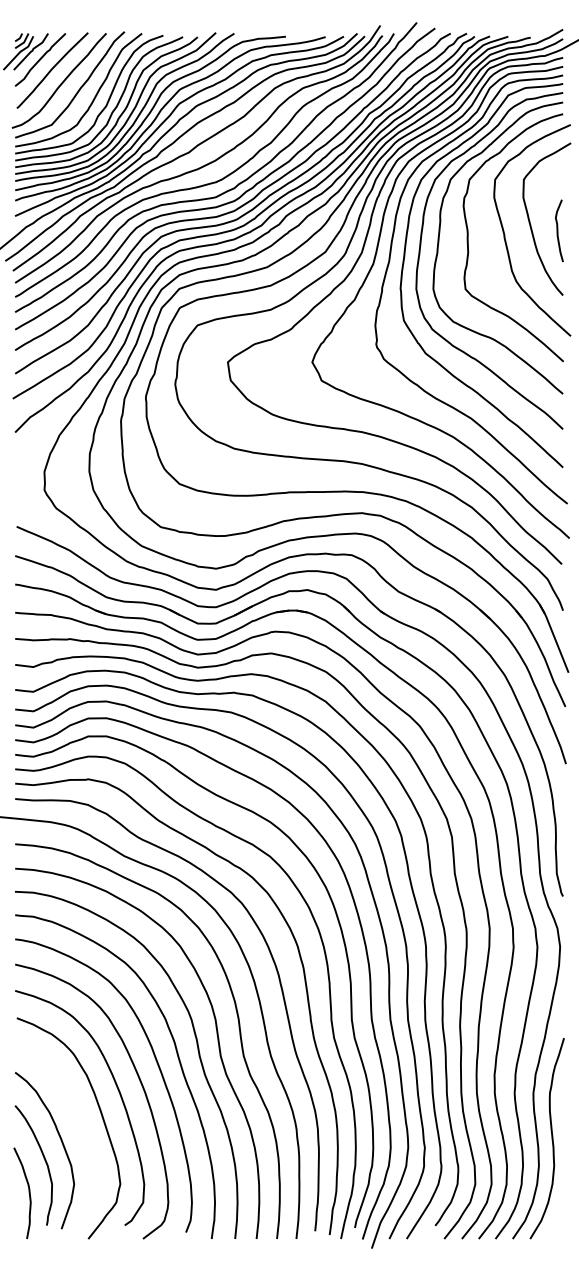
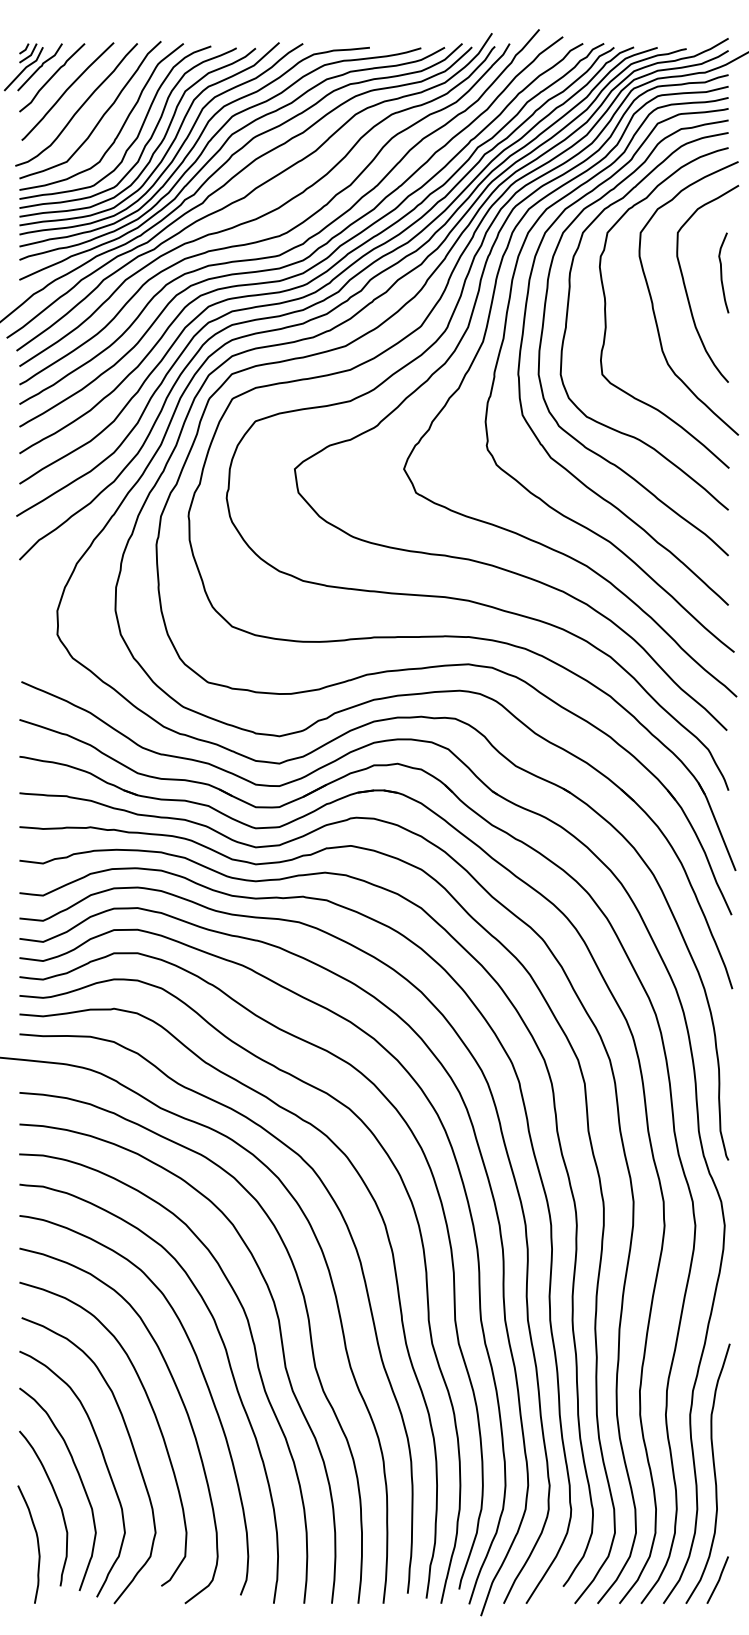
curve: (558, 230) -> (722, 272), moved
curve: (80, 1129) -> (104, 1462), added
line: (555, 1220) -> (718, 1579), added

